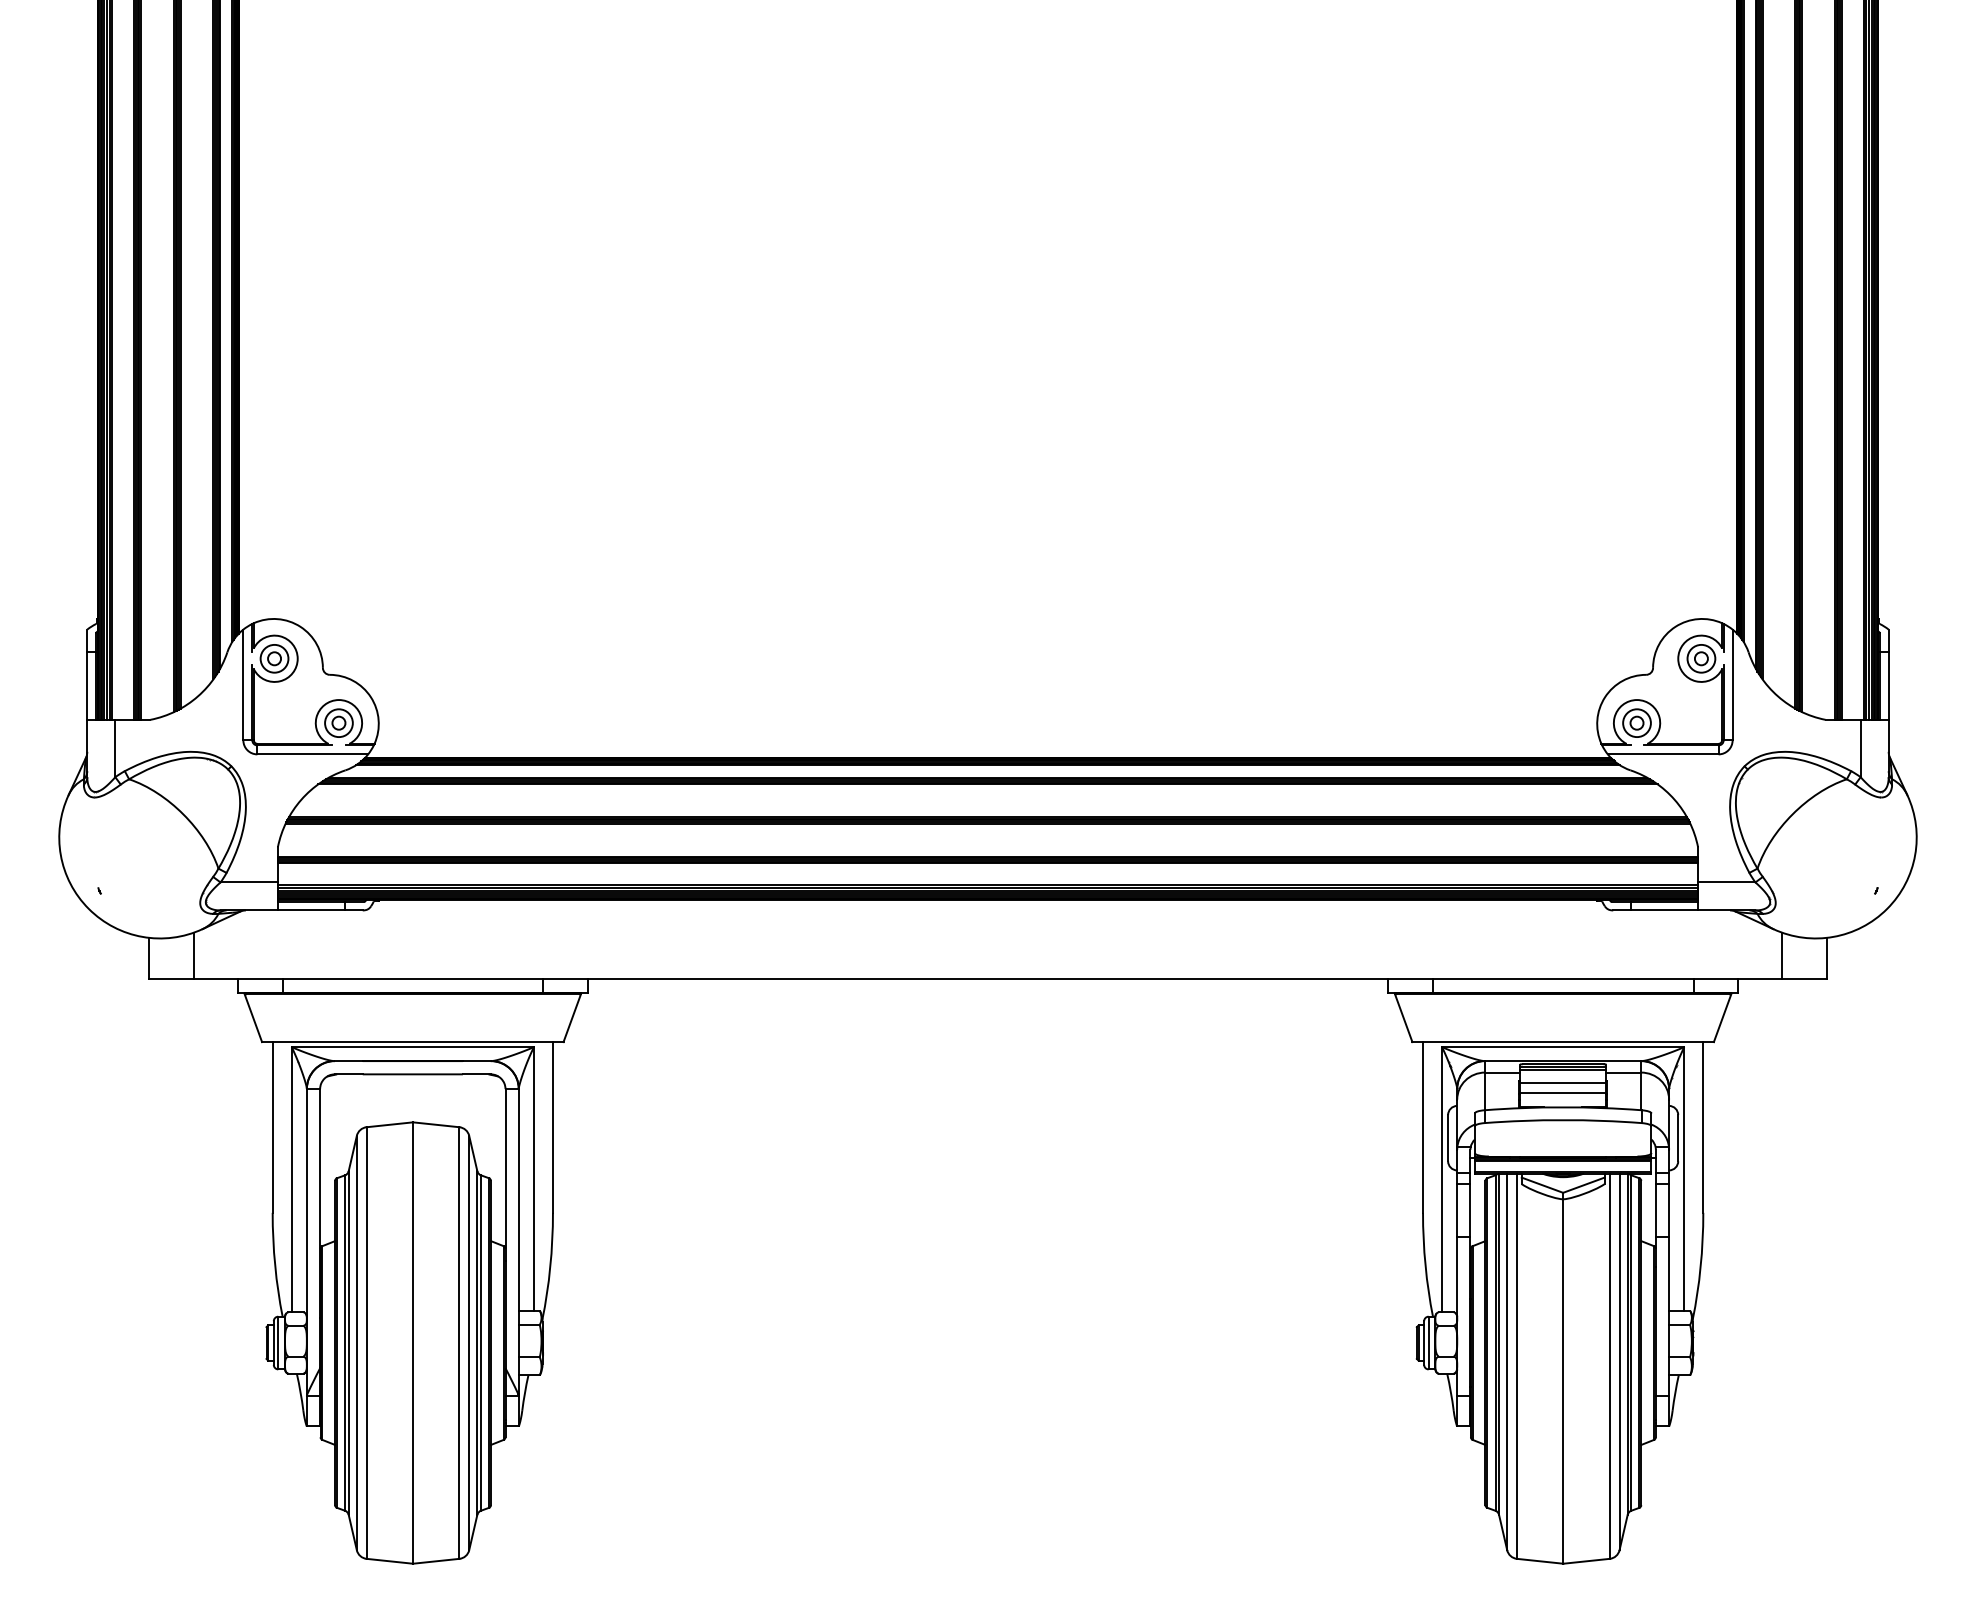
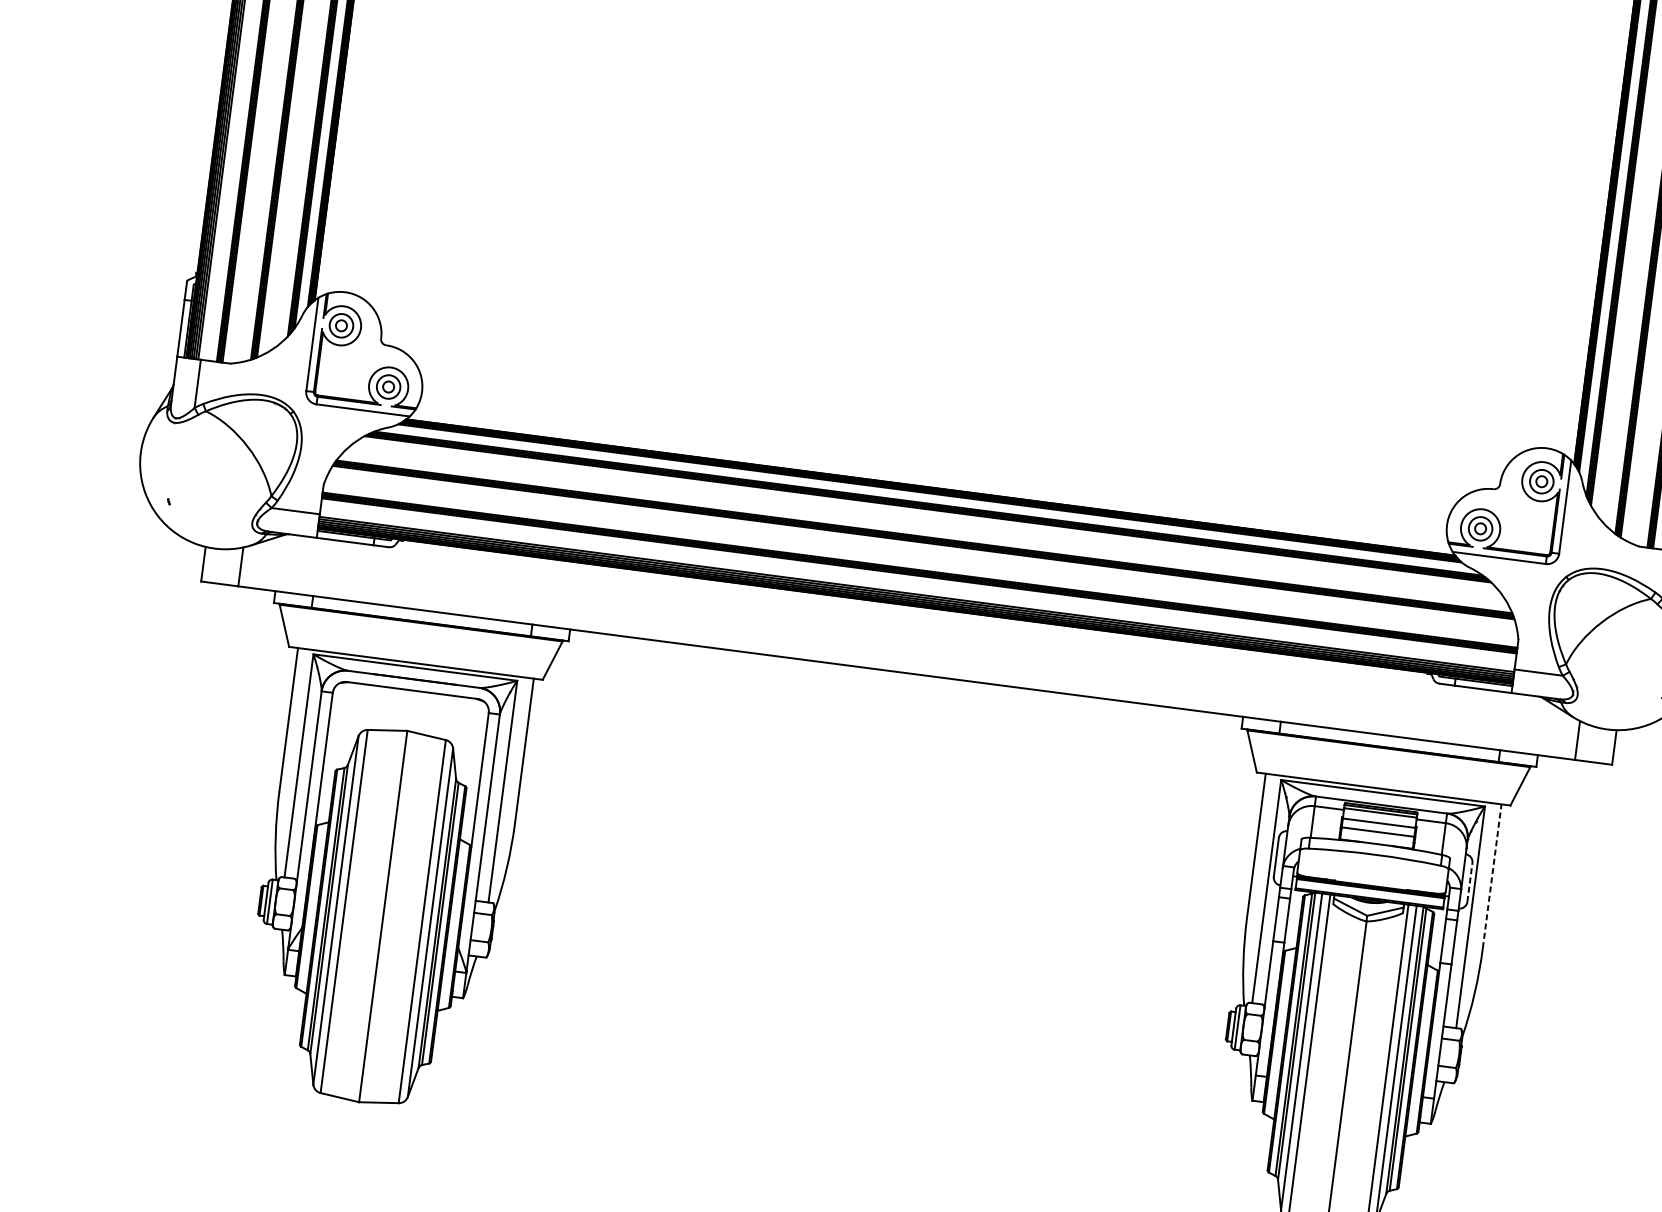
line: (1703, 1126) -> (1492, 875), solid -> dashed
line: (1678, 1137) -> (1470, 881), solid -> dashed

